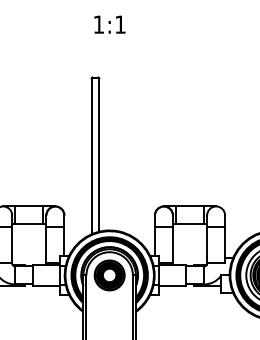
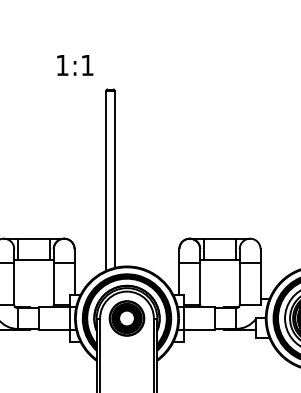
text: (110, 24) -> (75, 65), moved

